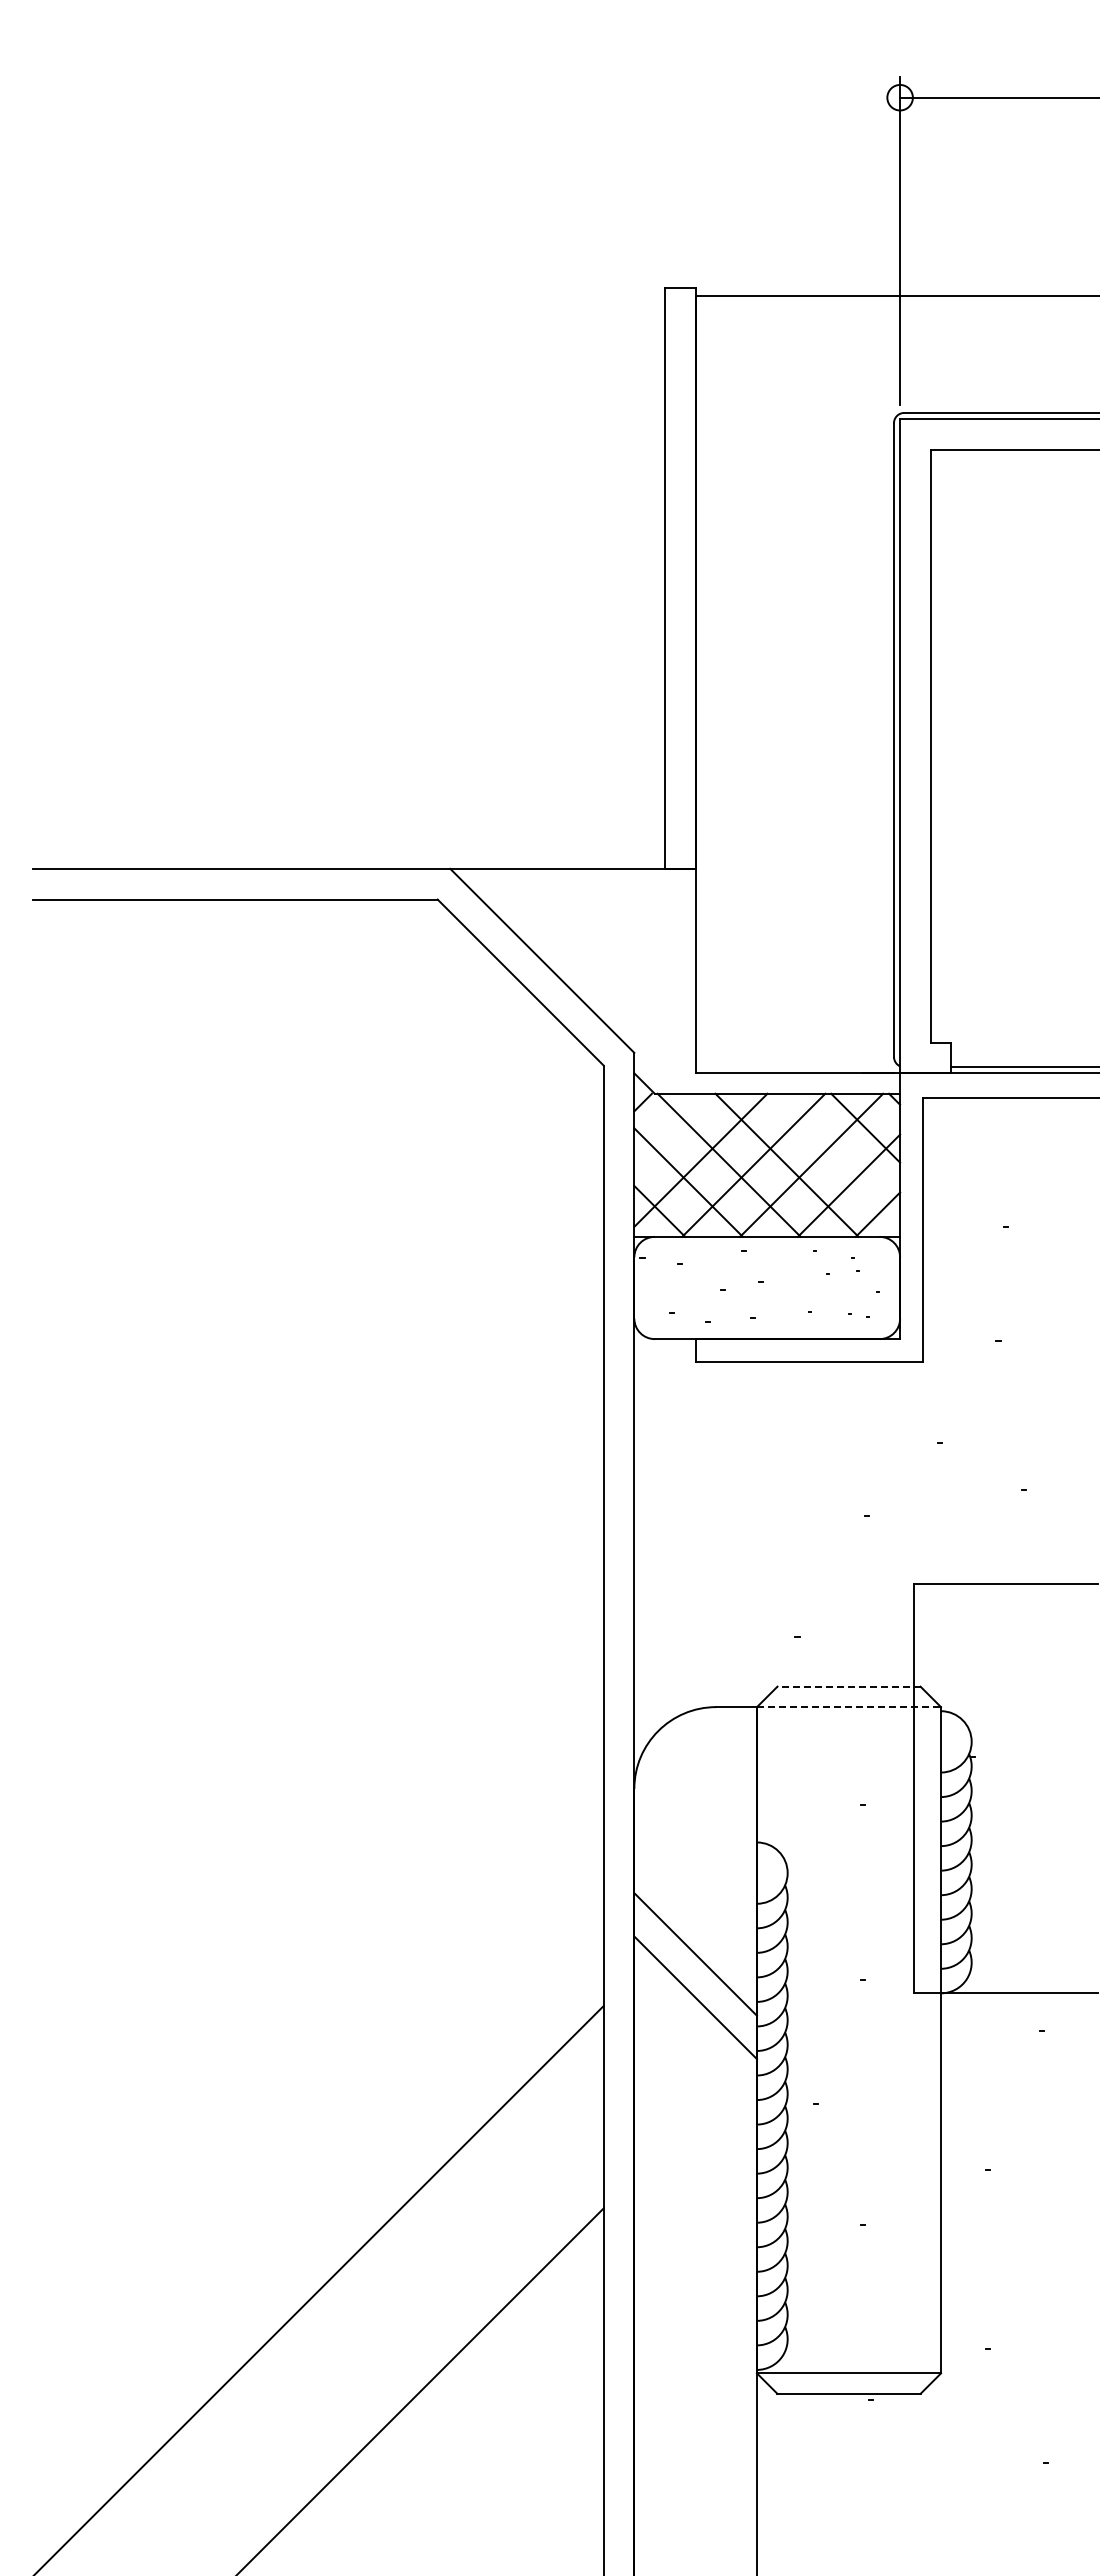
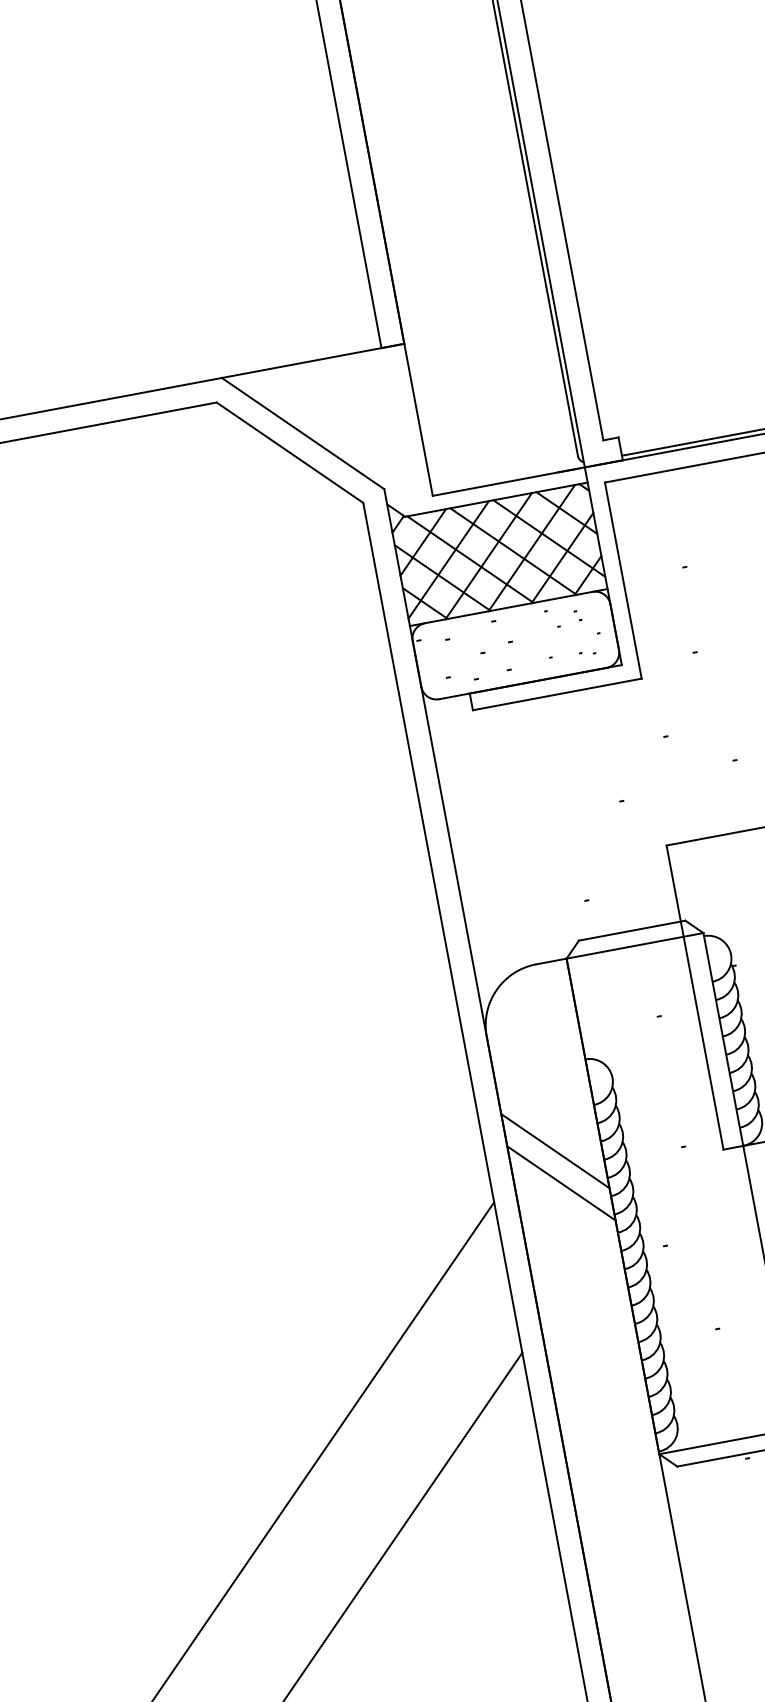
line: (671, 1131) -> (422, 542), added
line: (836, 1156) -> (549, 538), added
line: (849, 1686) -> (632, 930), dashed -> solid
line: (849, 1707) -> (635, 946), dashed -> solid

